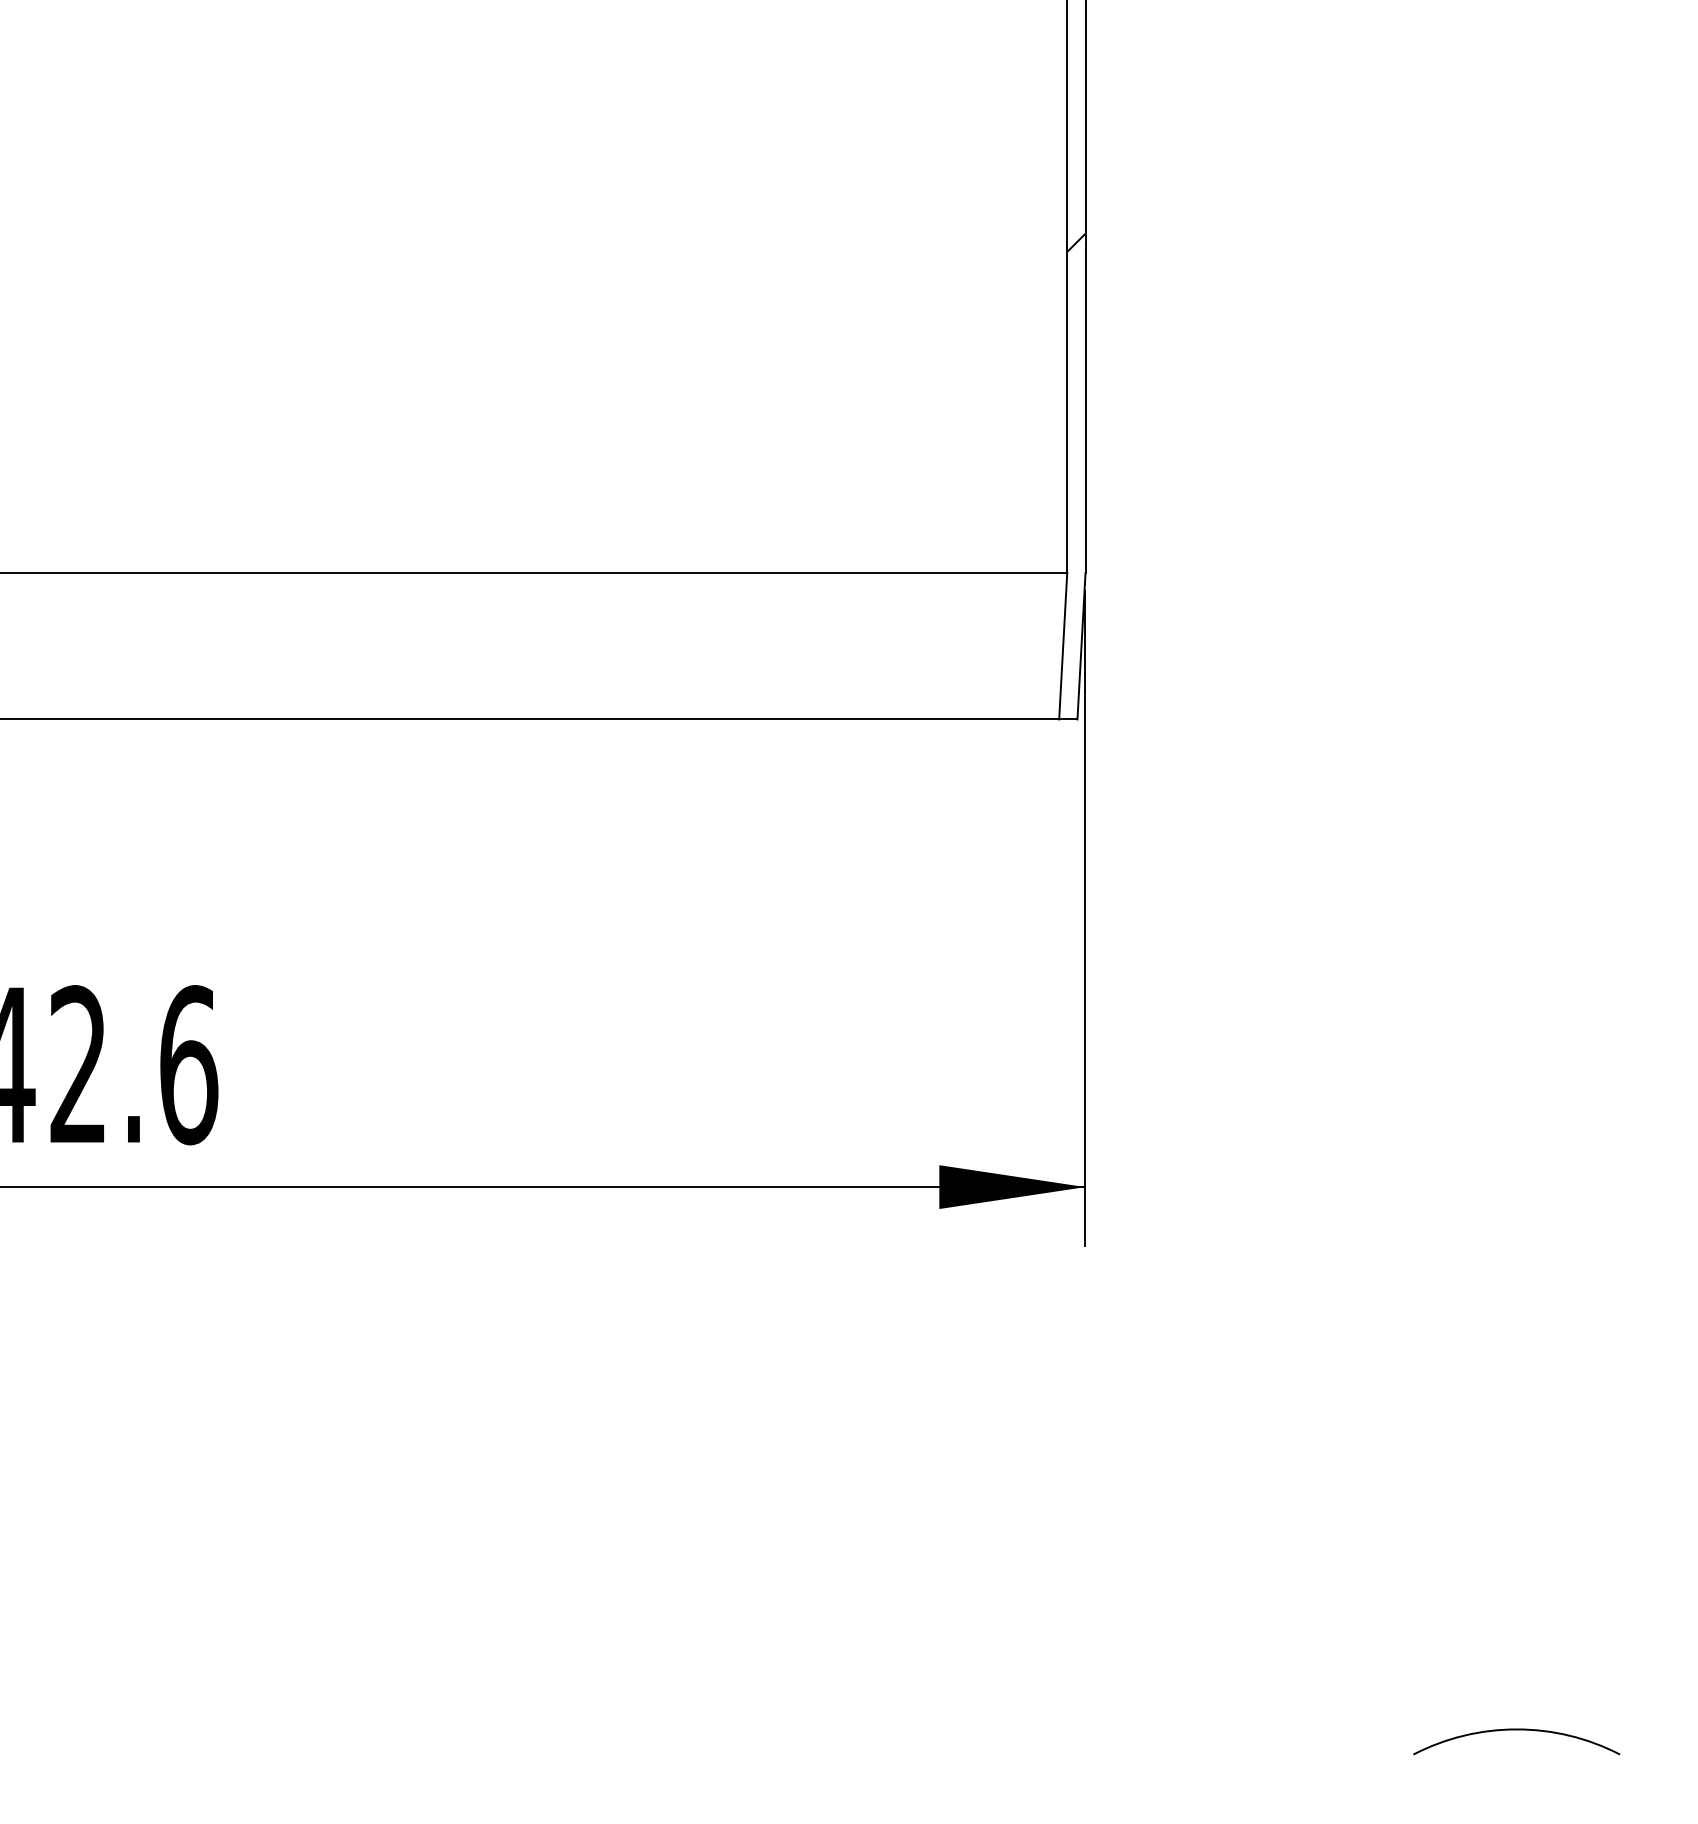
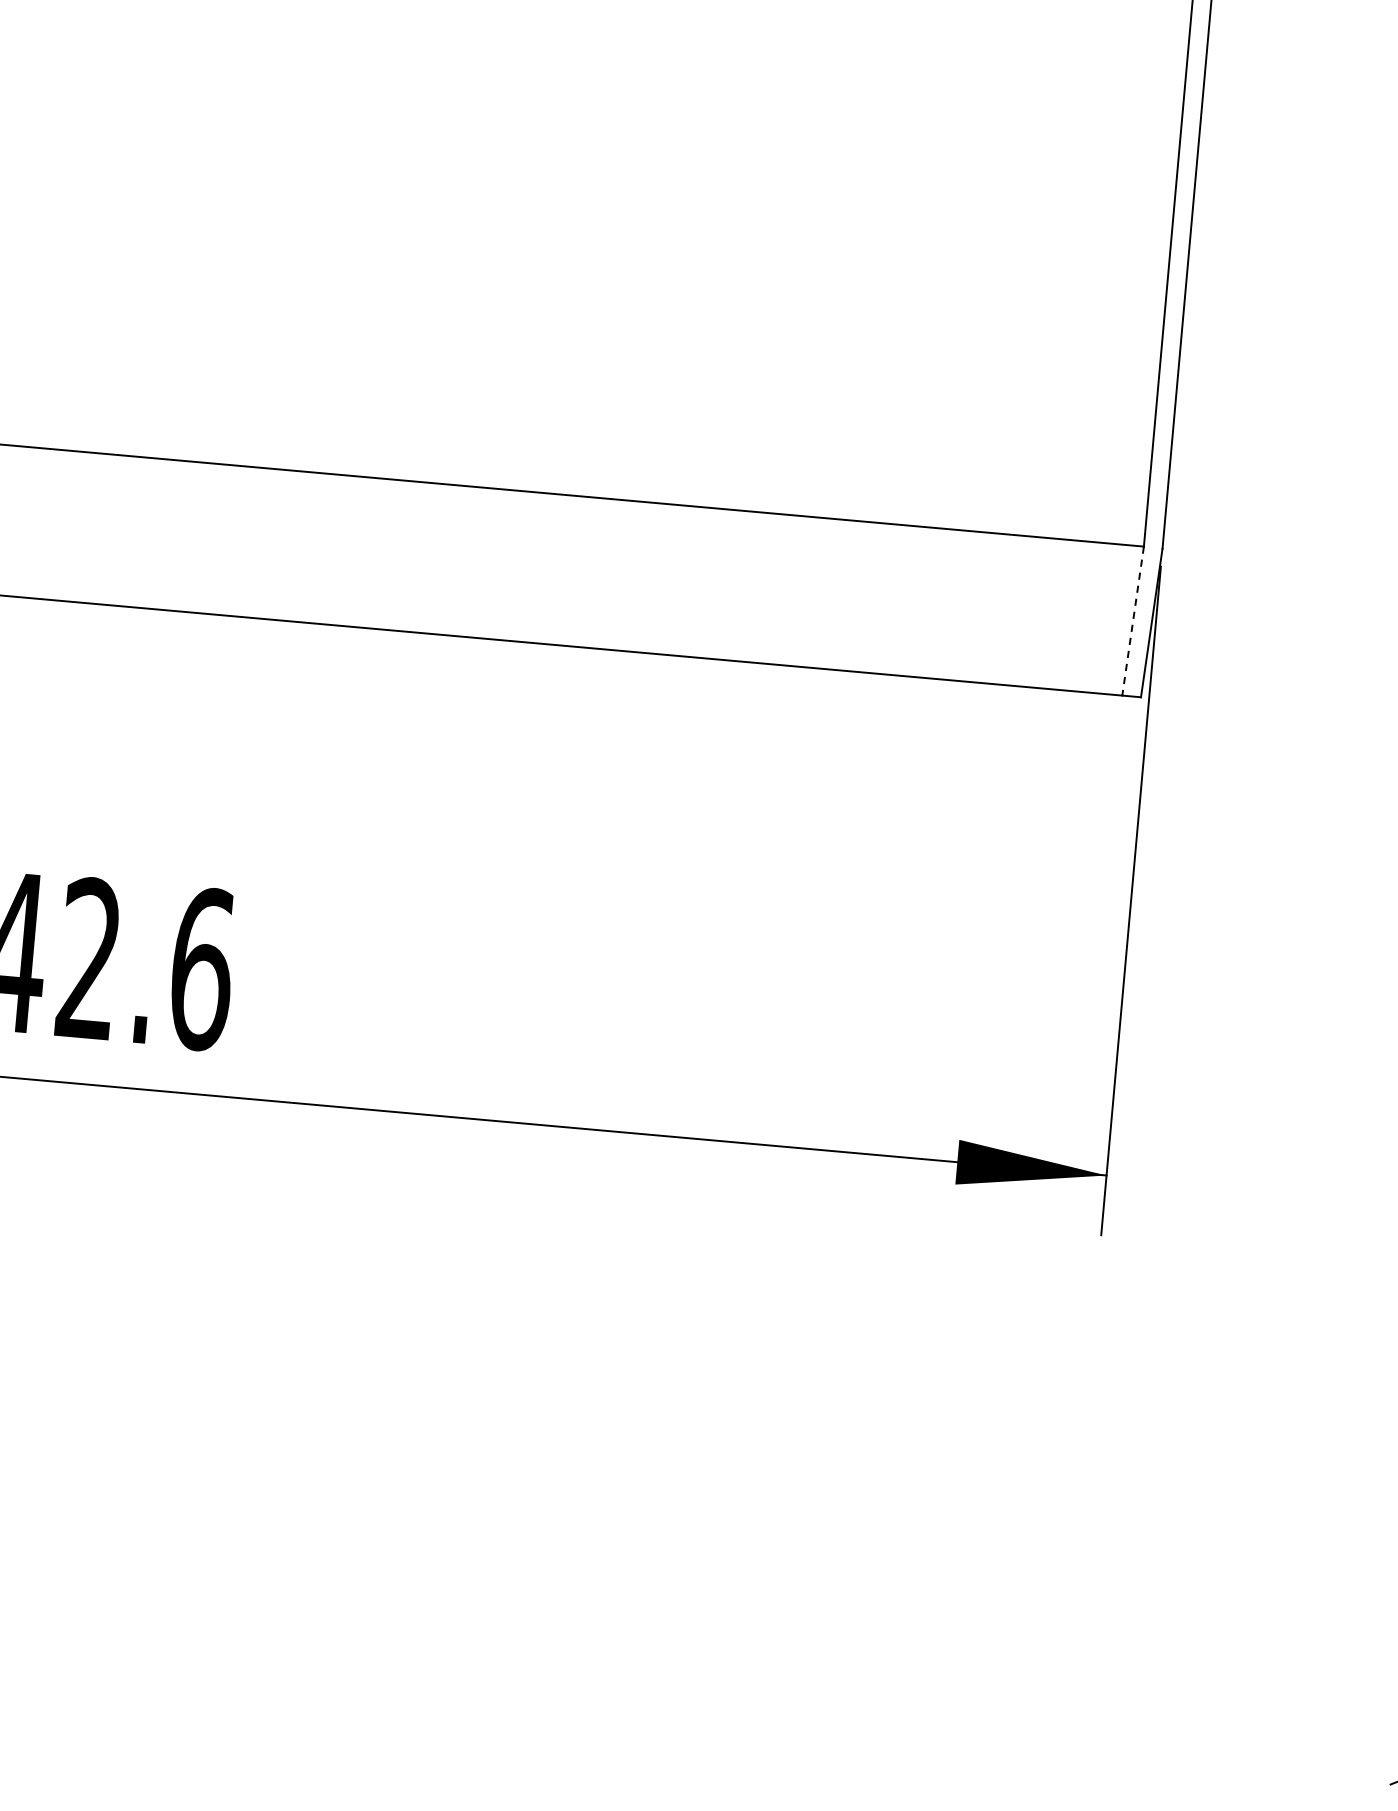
hatch: (1076, 242) -> (1183, 210), removed
line: (1063, 646) -> (1133, 621), solid -> dashed

